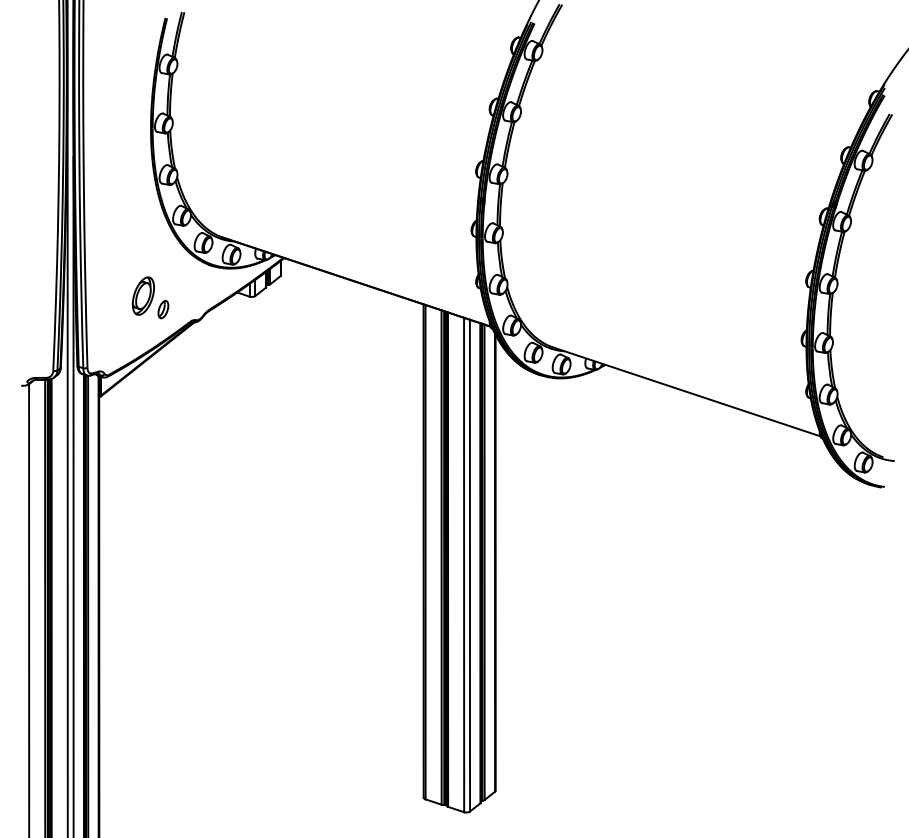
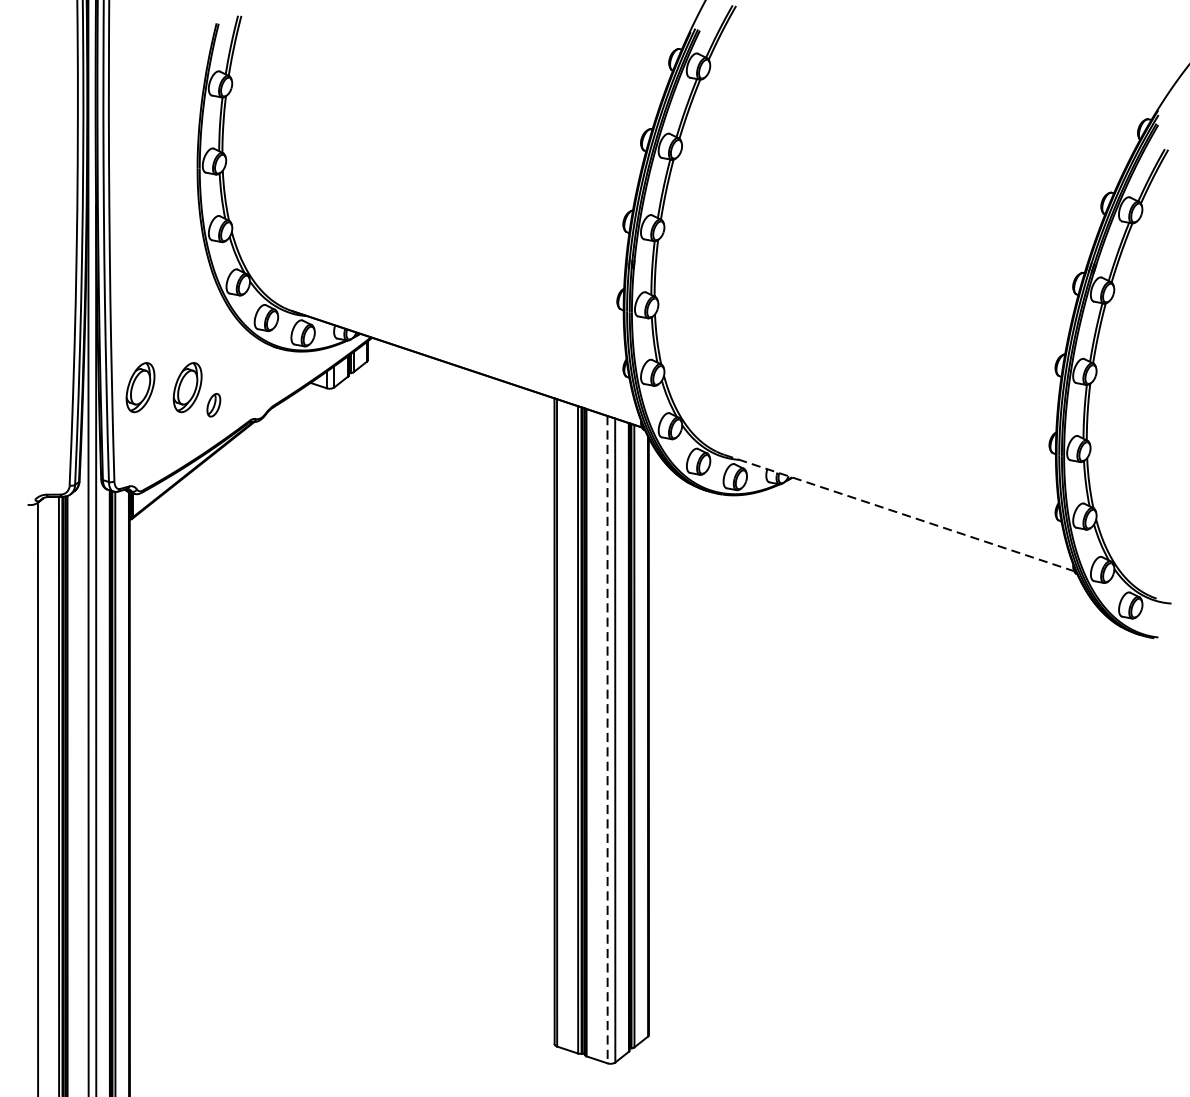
part: (106, 295) -> (139, 386), added
line: (686, 391) -> (898, 512), solid -> dashed
line: (464, 565) -> (608, 740), solid -> dashed

